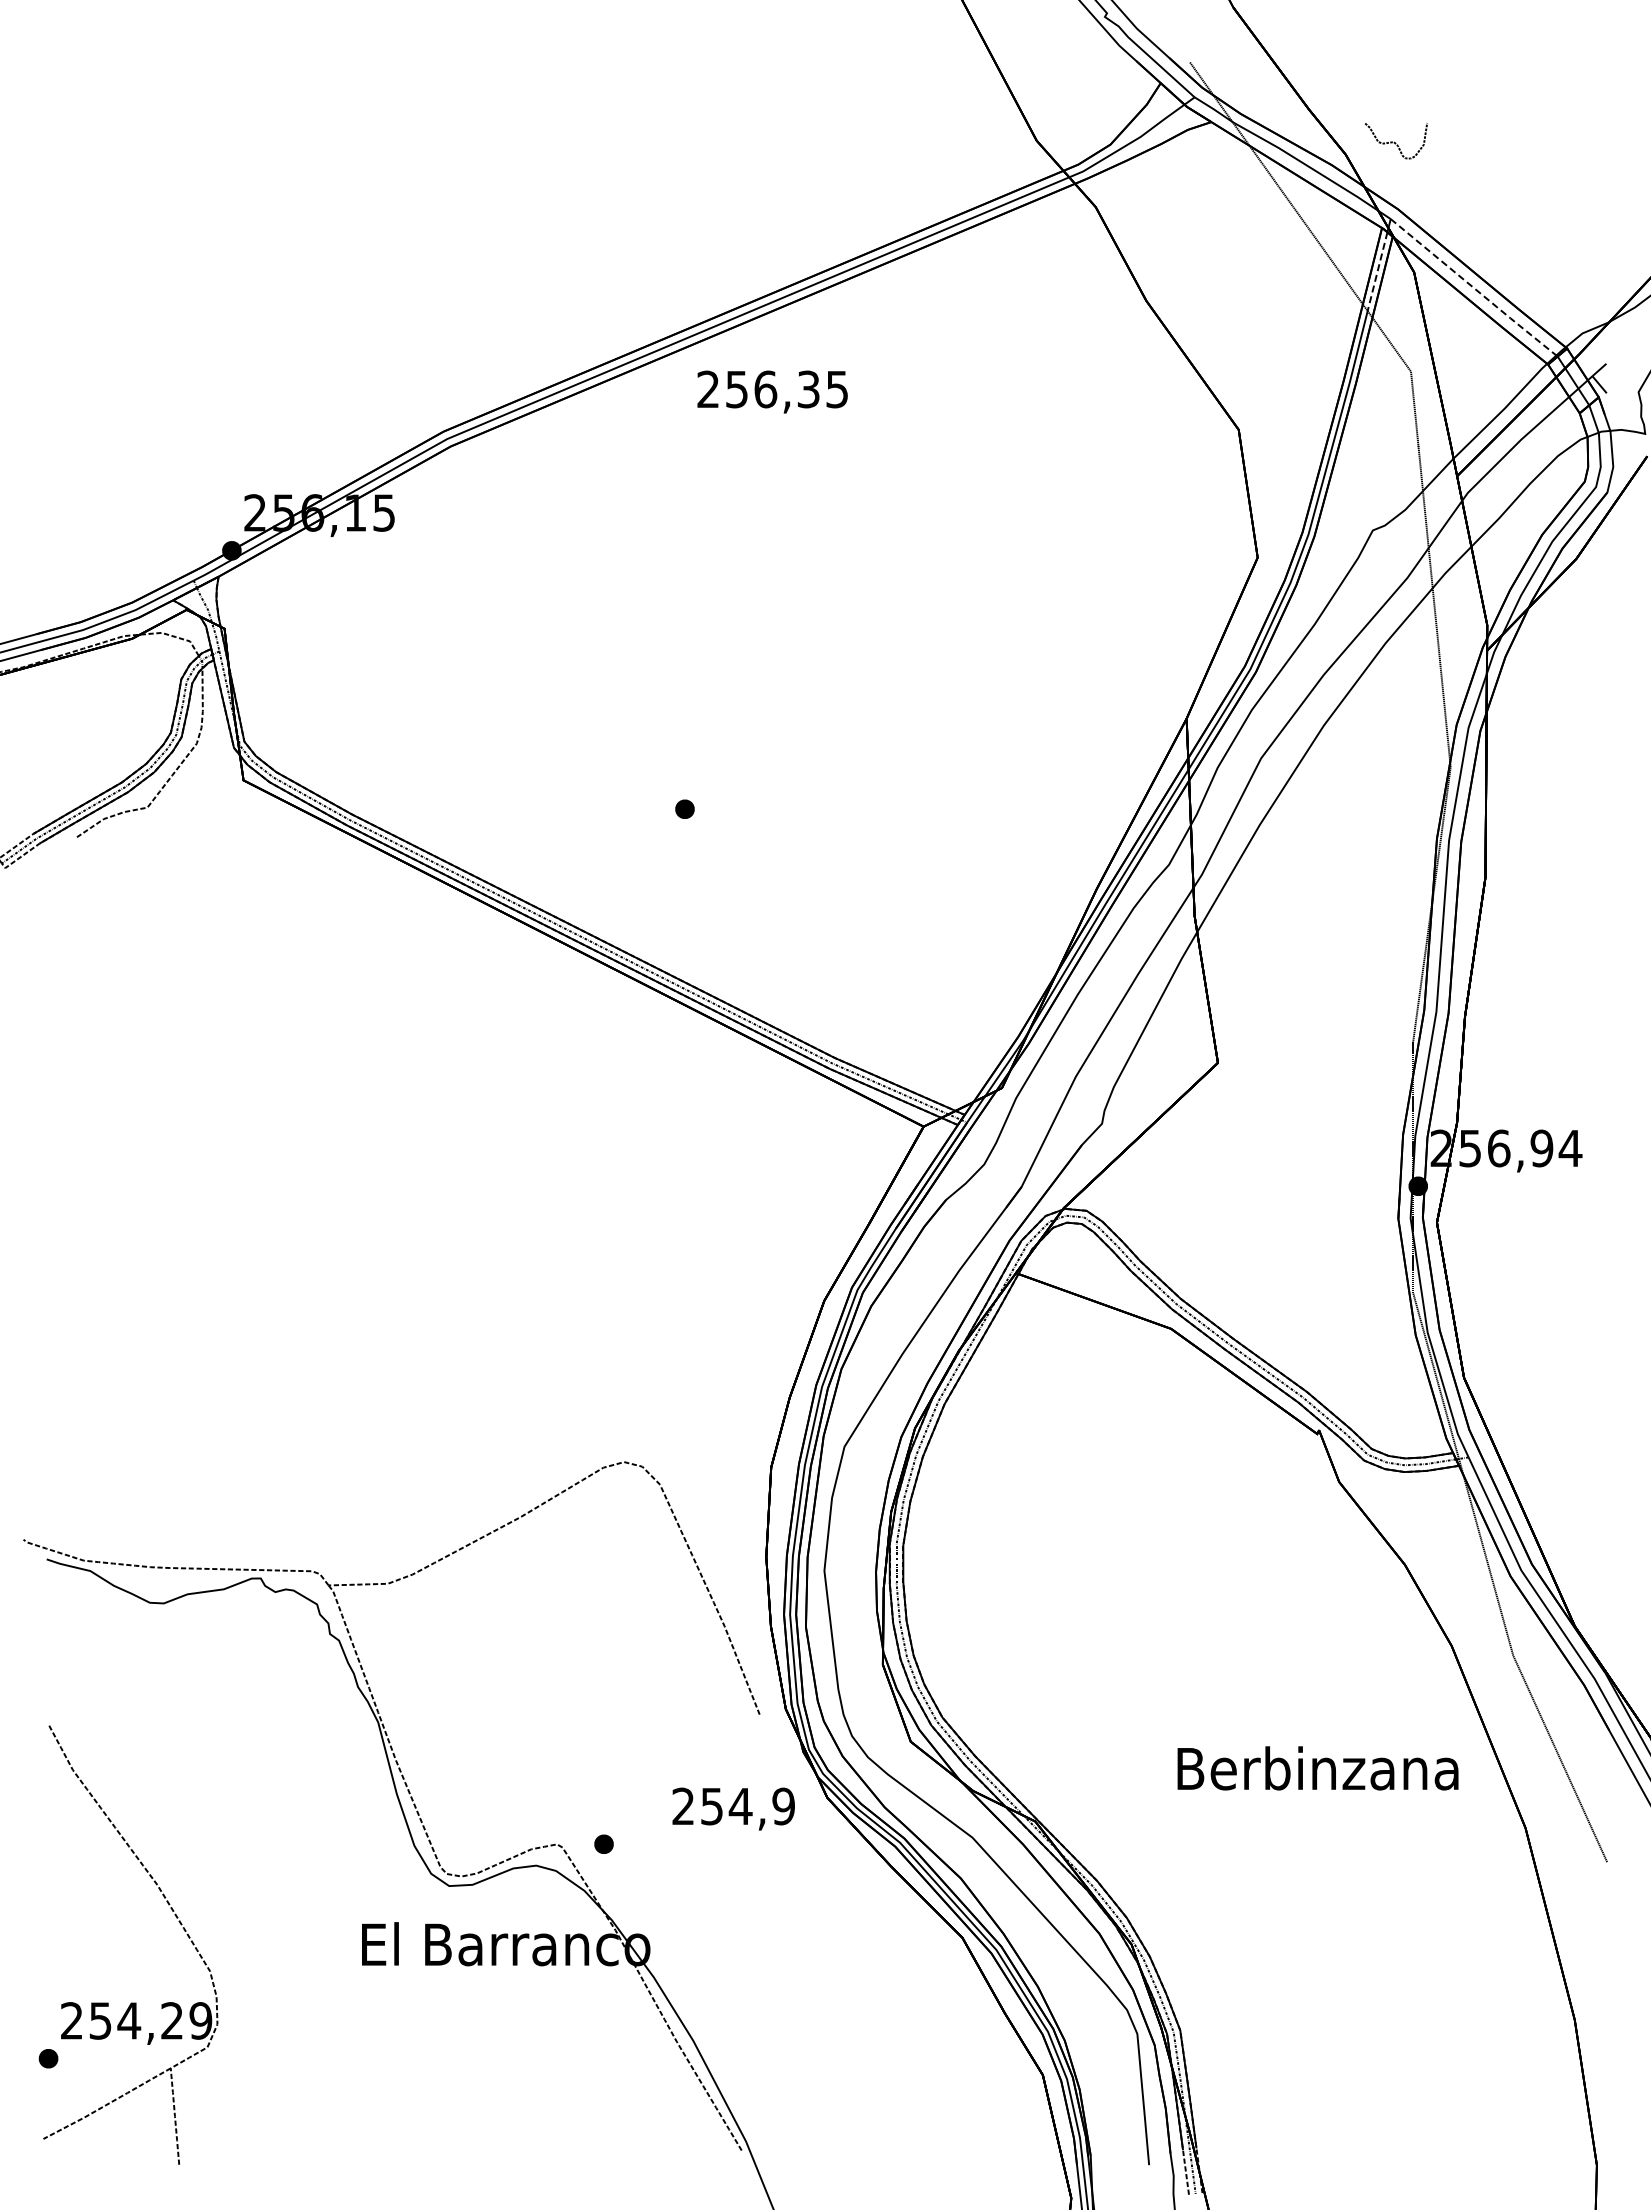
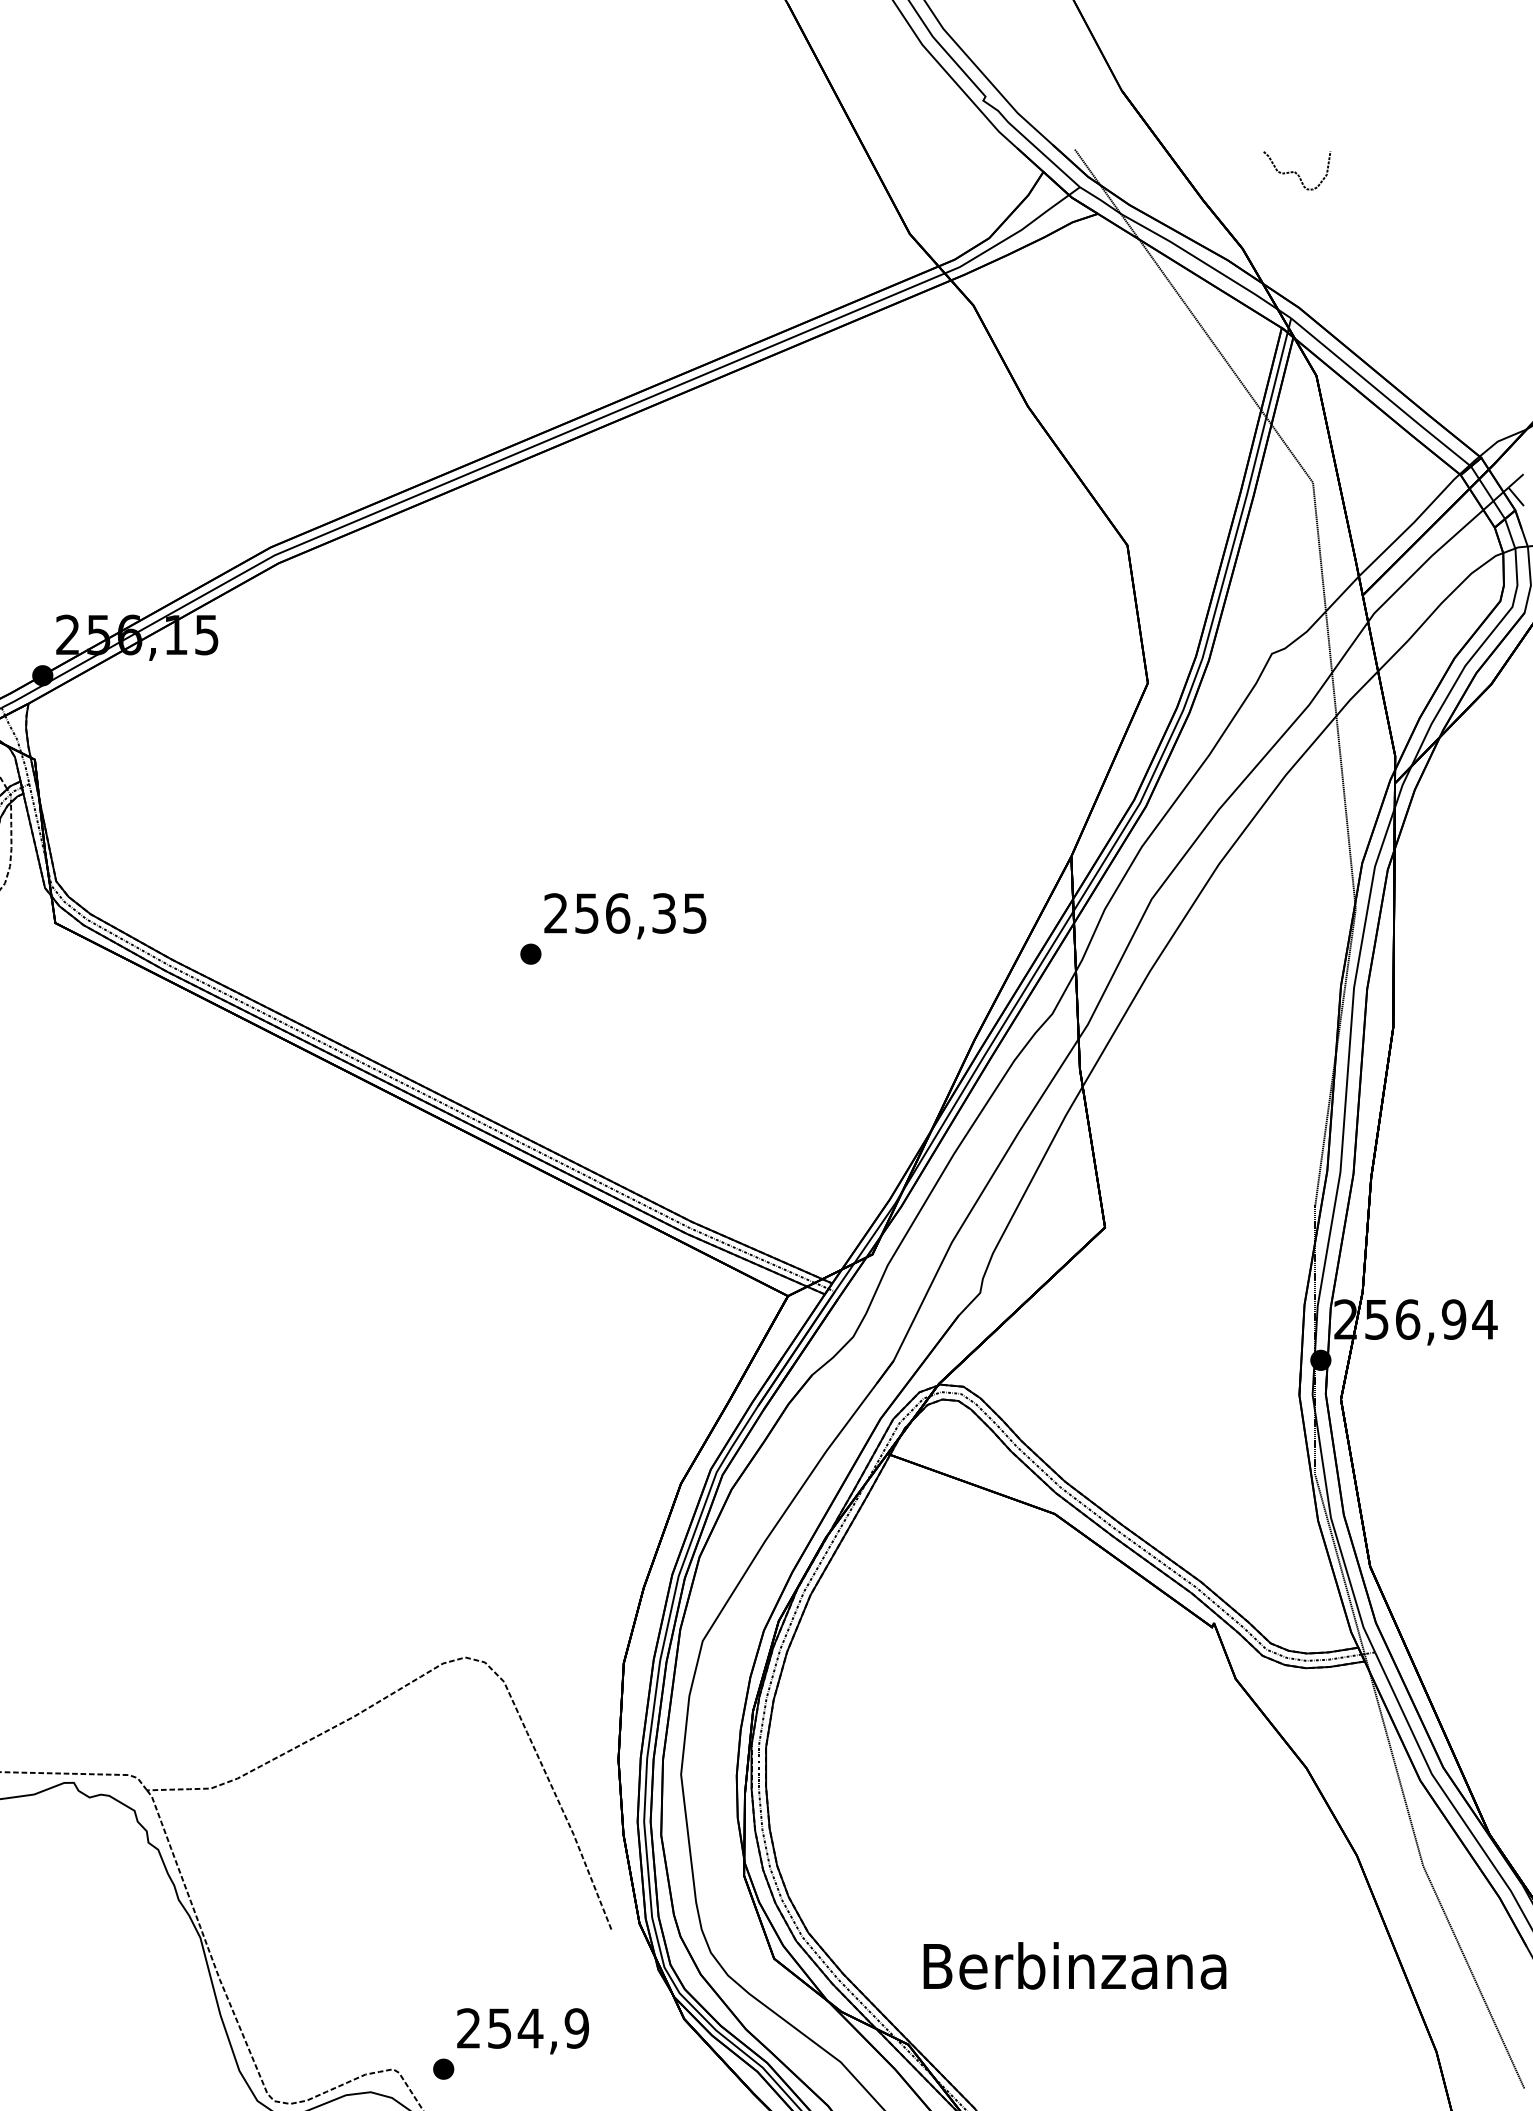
curve: (1394, 141) -> (1295, 171), moved
line: (1377, 271) -> (1276, 374), dashed -> solid
line: (1474, 288) -> (1381, 393), dashed -> solid
text: (772, 391) -> (625, 915), moved
text: (1317, 1768) -> (1074, 1966), moved
text: (733, 1808) -> (522, 2030), moved

